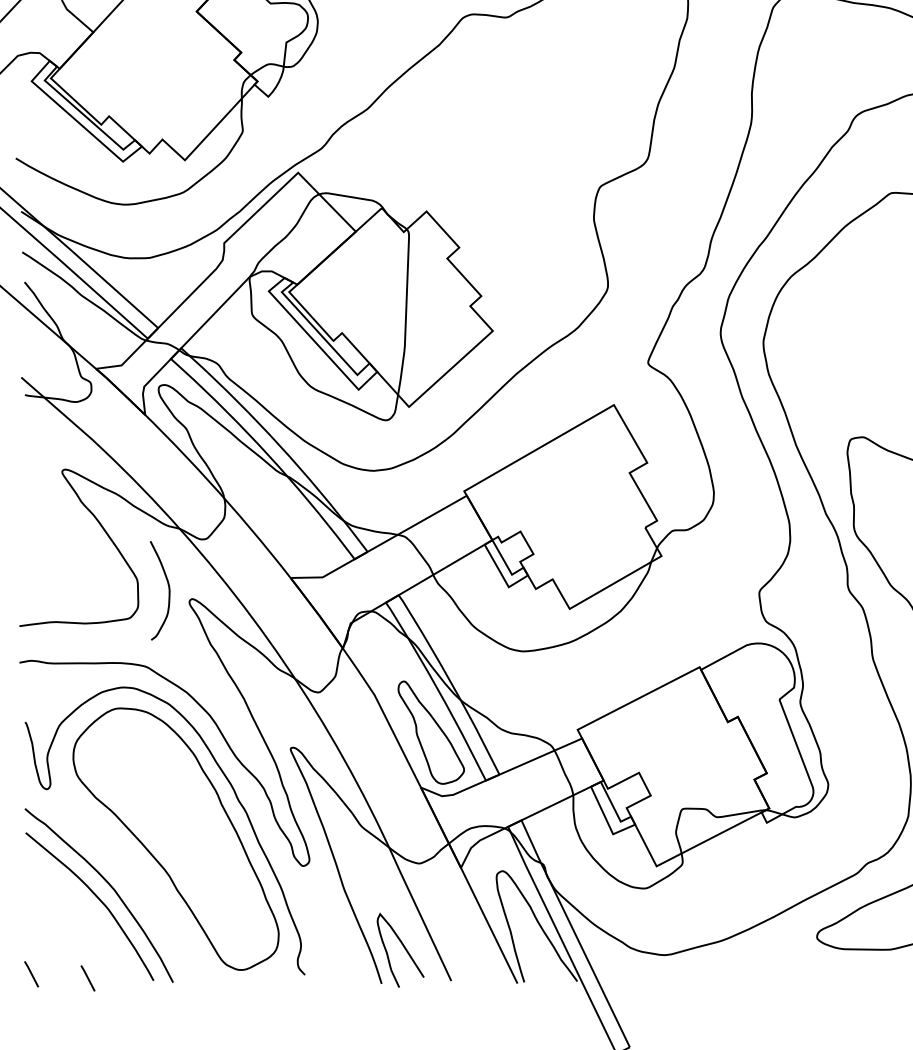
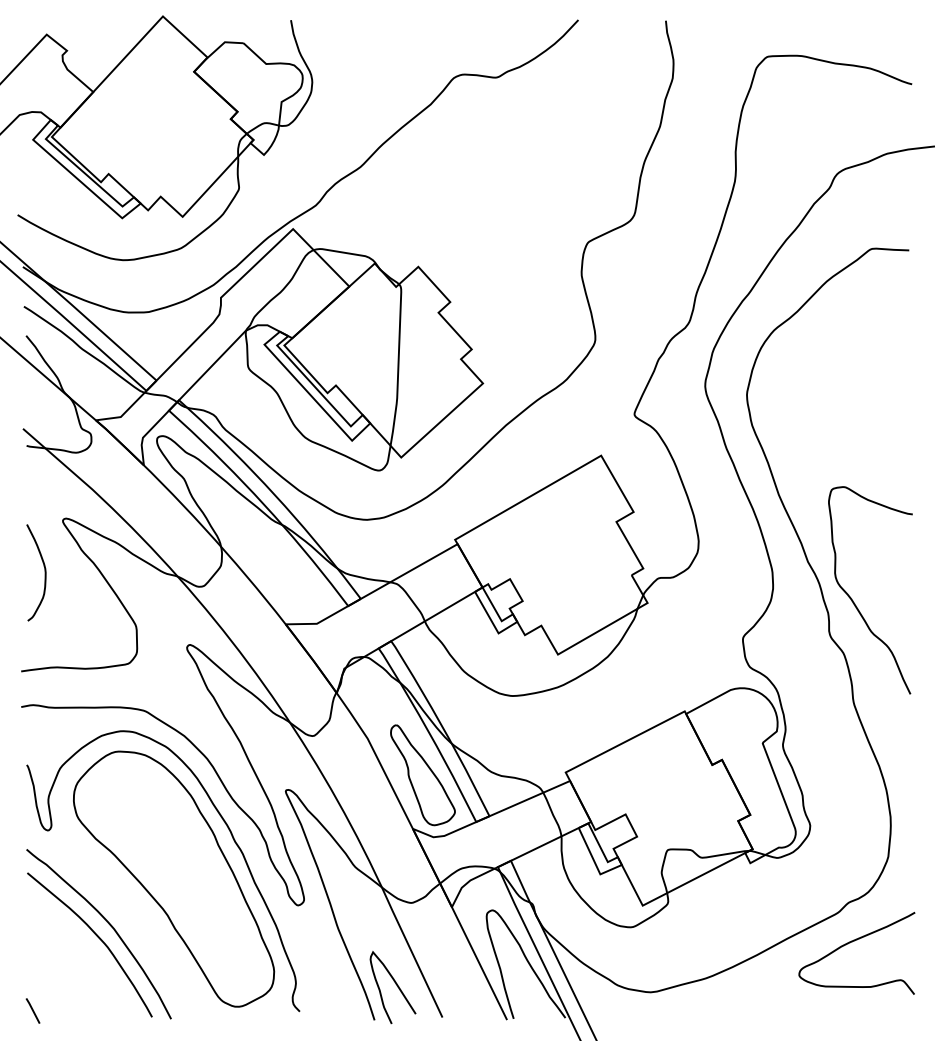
curve: (168, 590) -> (44, 572), moved
line: (87, 977) -> (87, 1014), removed

